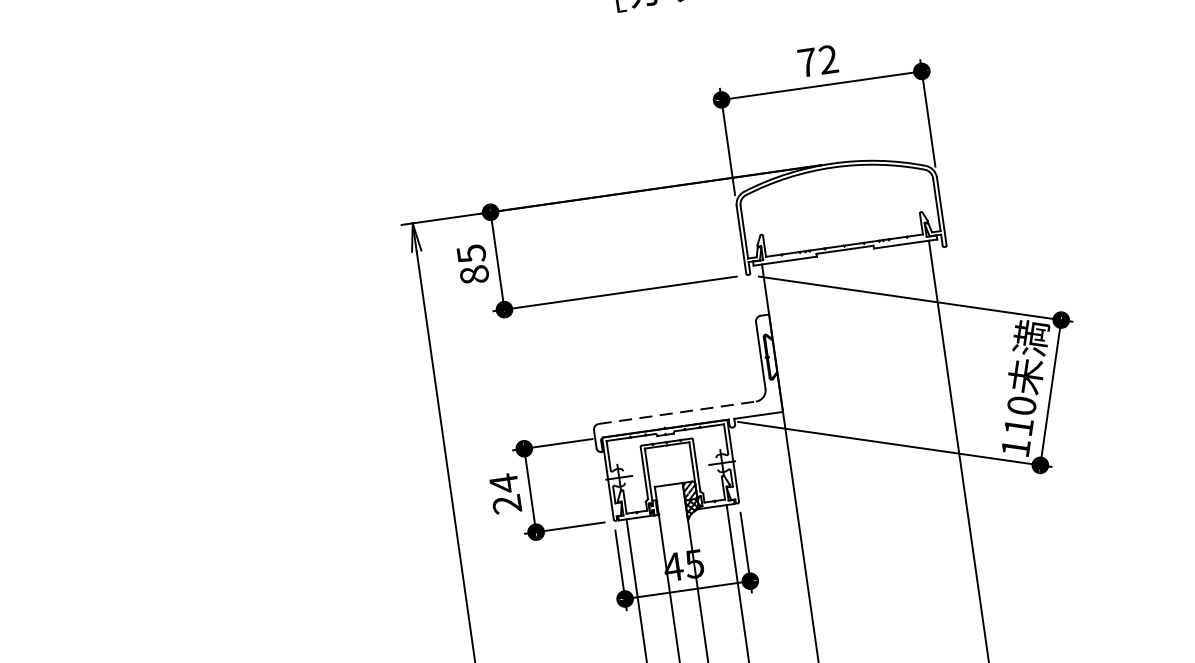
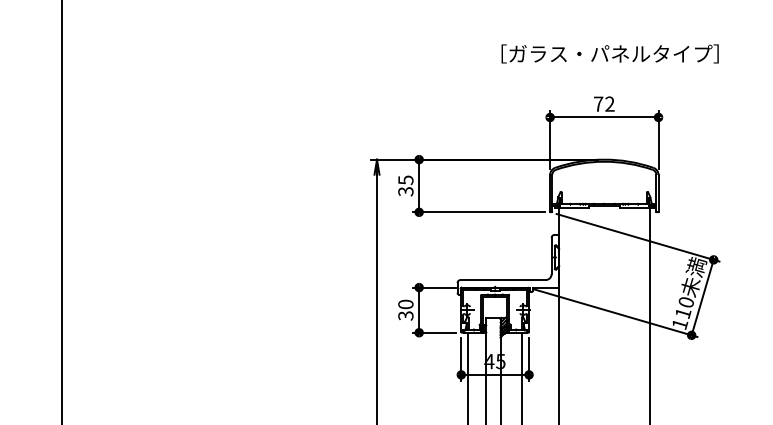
text: (473, 274) -> (405, 191), 85 -> 35
line: (678, 413) -> (503, 280), dashed -> solid
text: (504, 492) -> (405, 309), 24 -> 30

